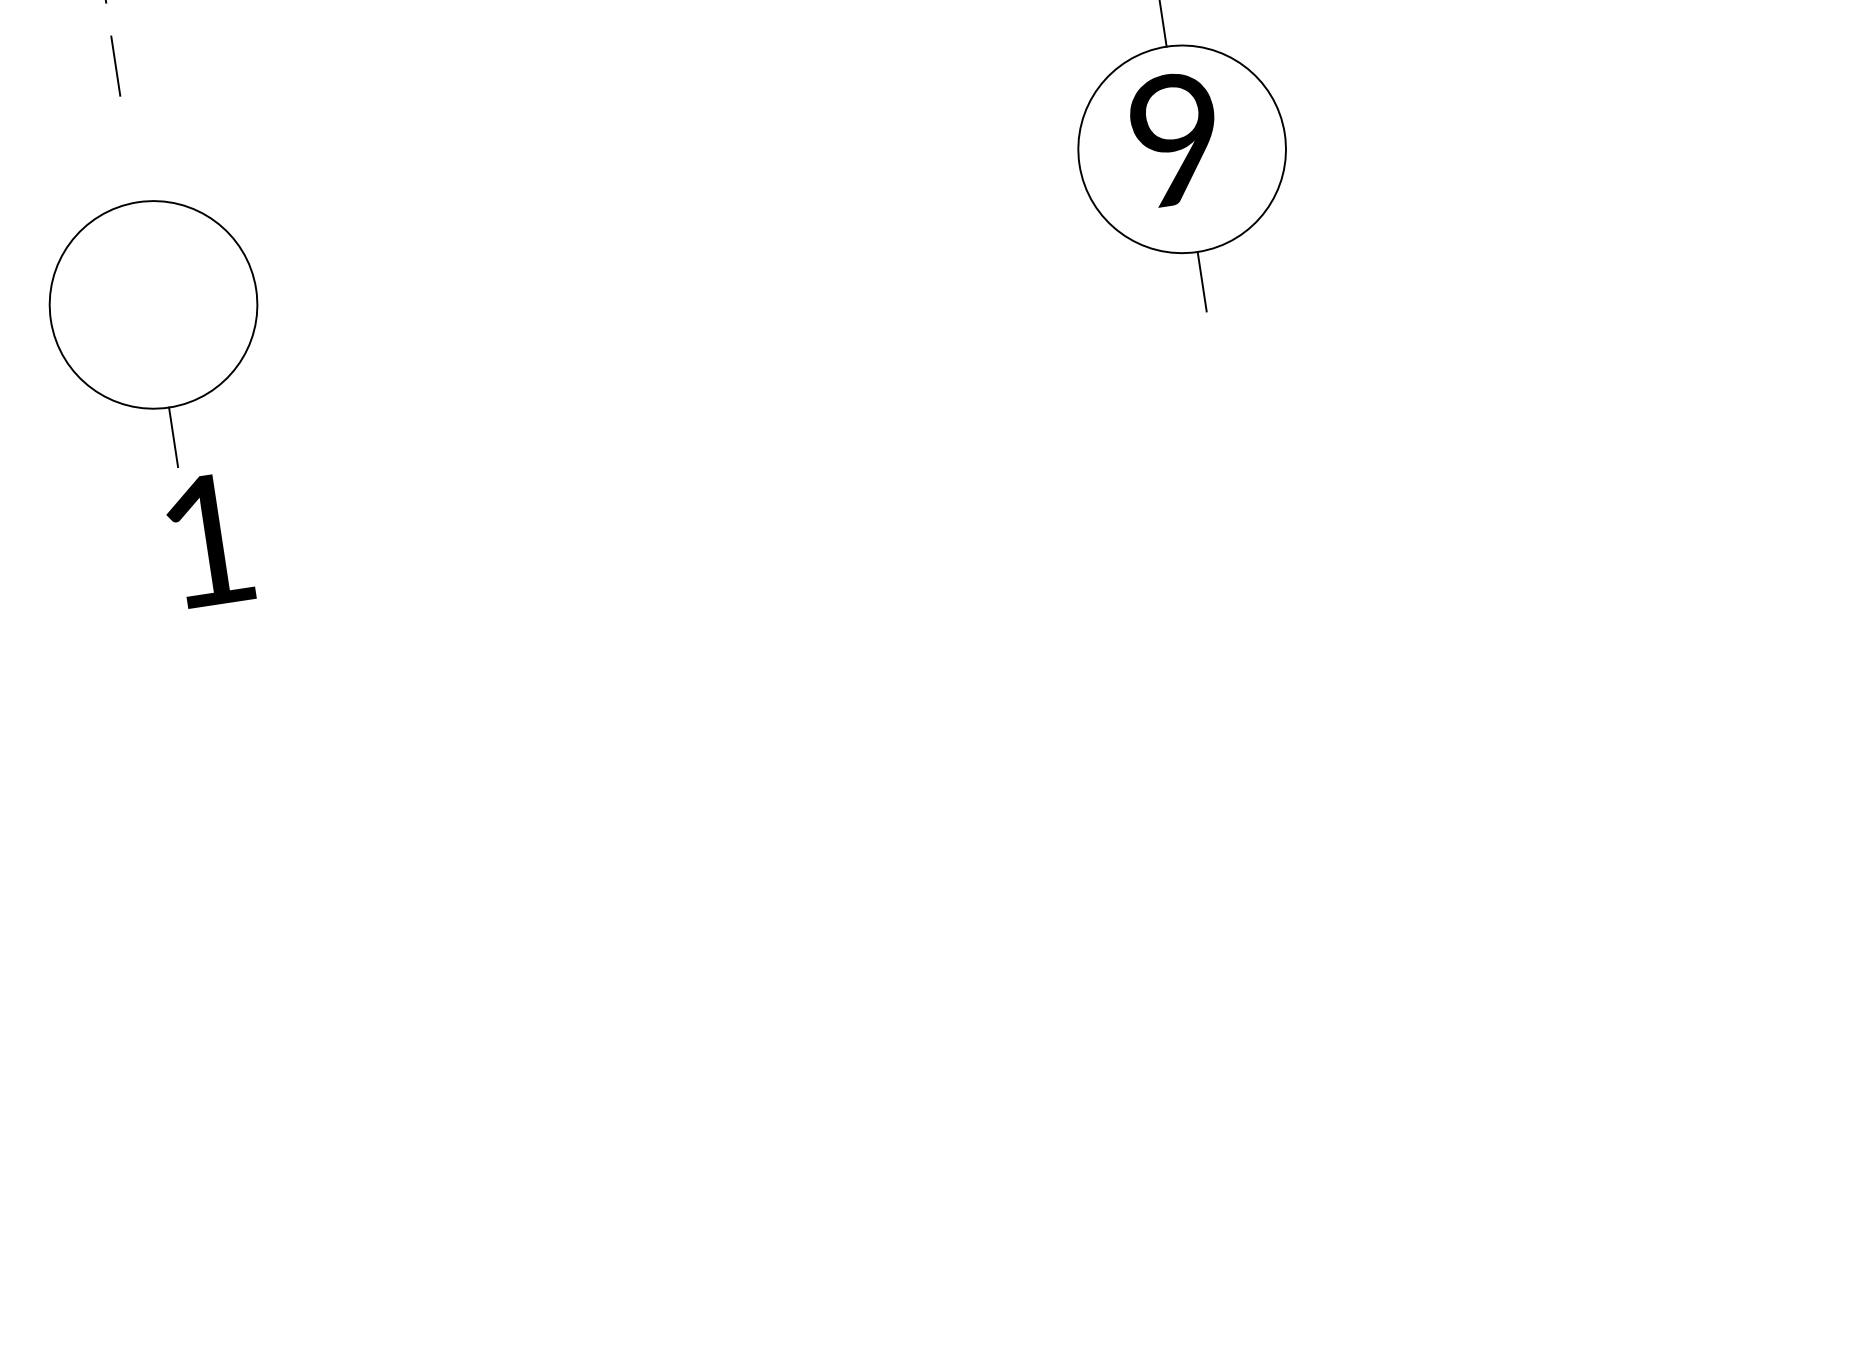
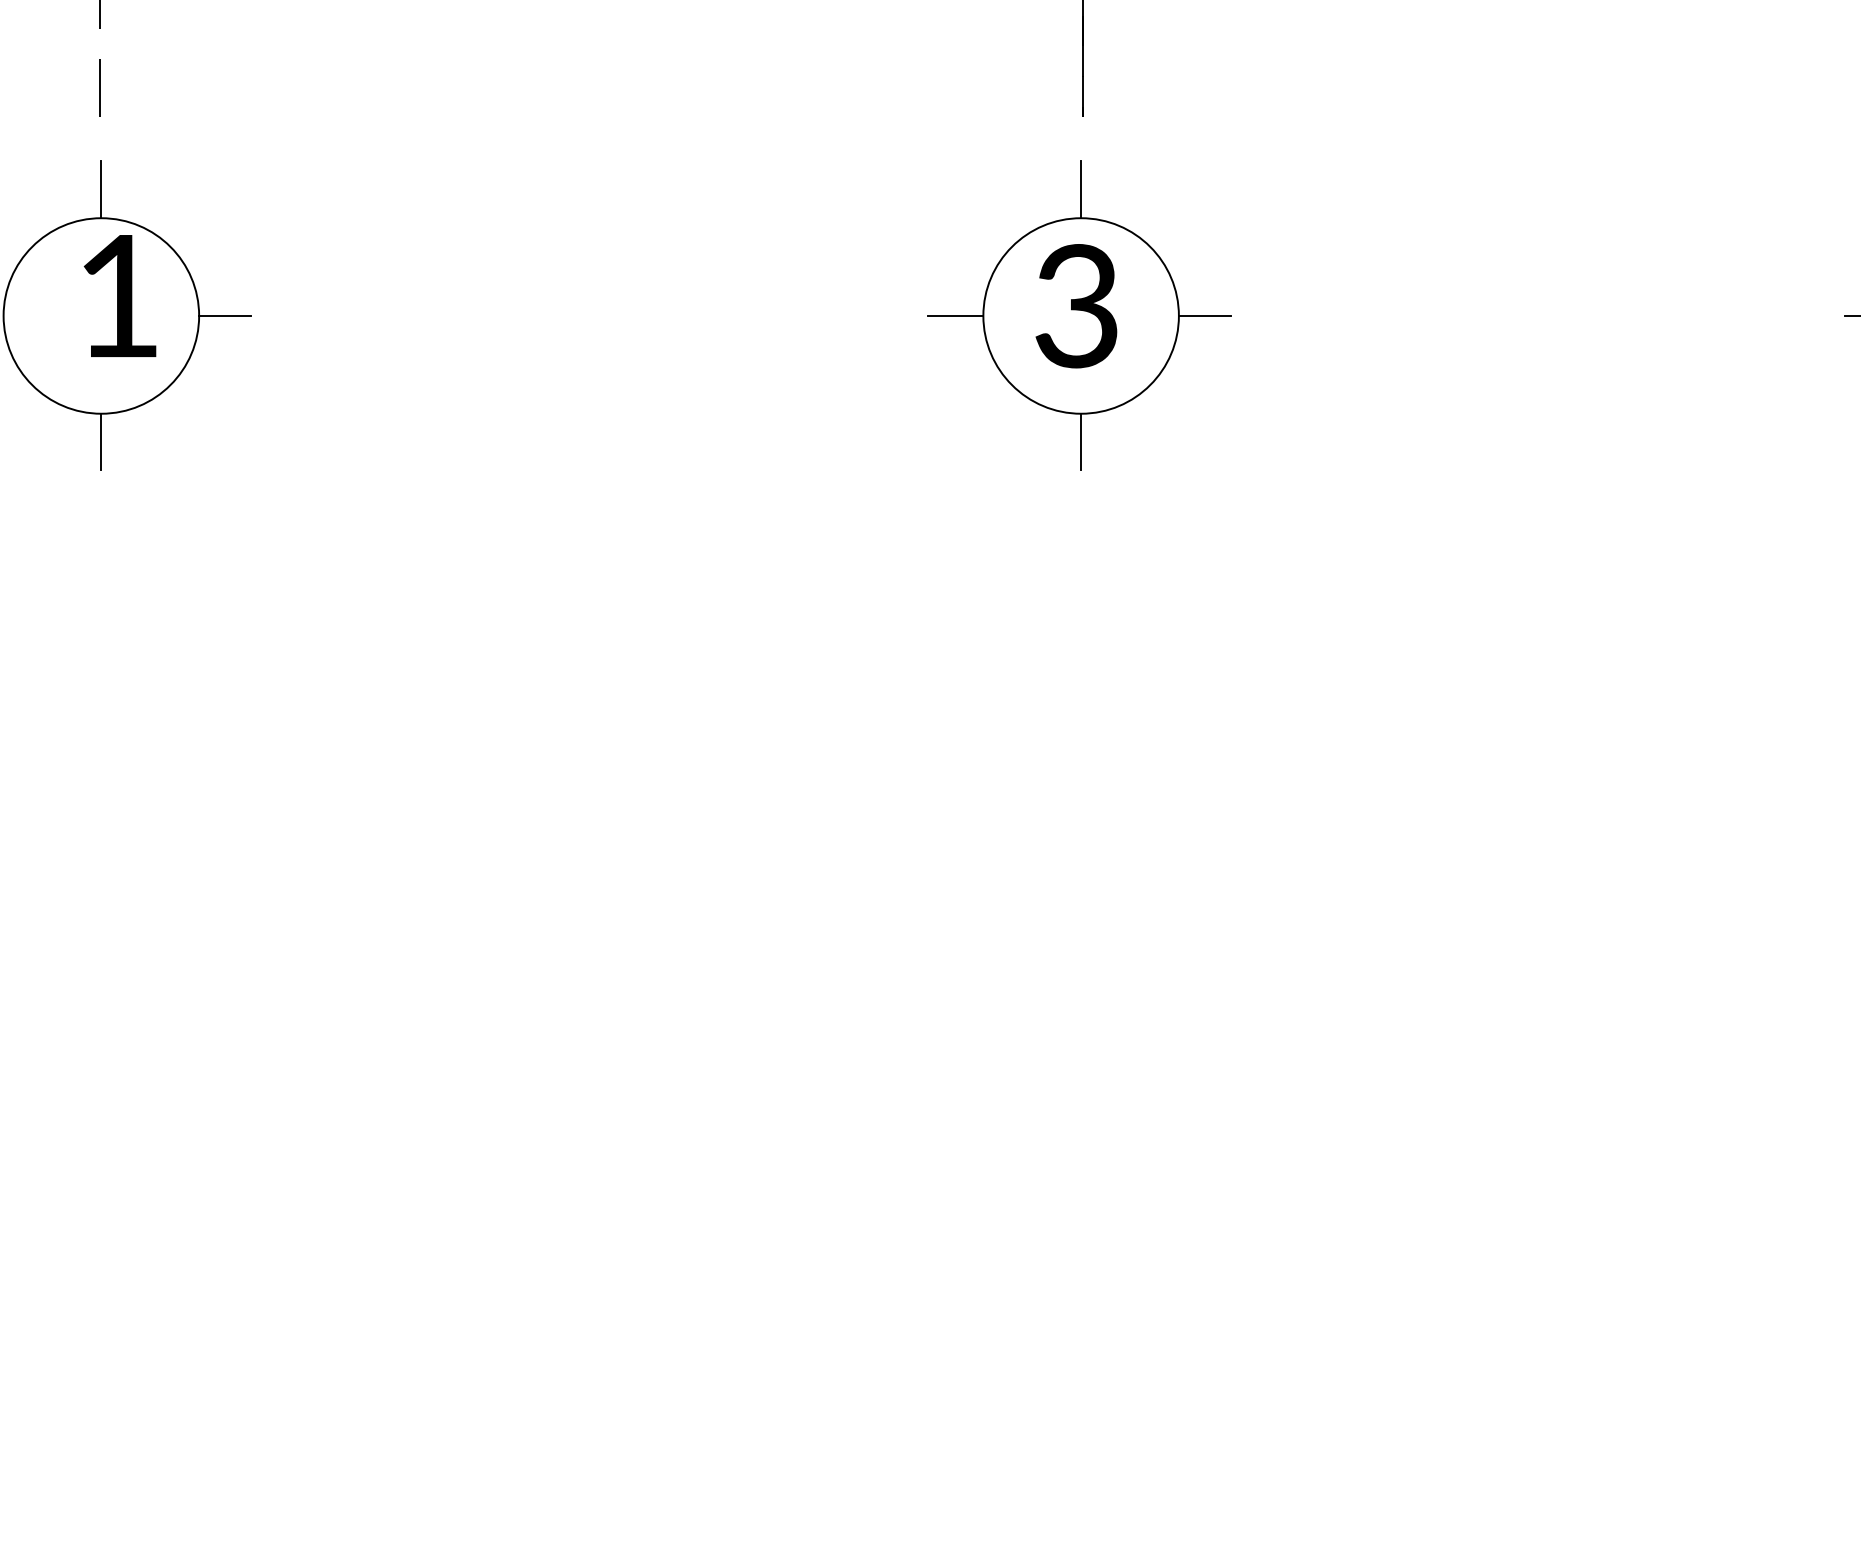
line: (1311, 129) -> (1204, 315), added
text: (1175, 140) -> (1076, 306), 9 -> 3
line: (1050, 168) -> (955, 315), added
line: (133, 172) -> (101, 189), added
line: (282, 284) -> (224, 315), added
text: (208, 539) -> (119, 295), moved

